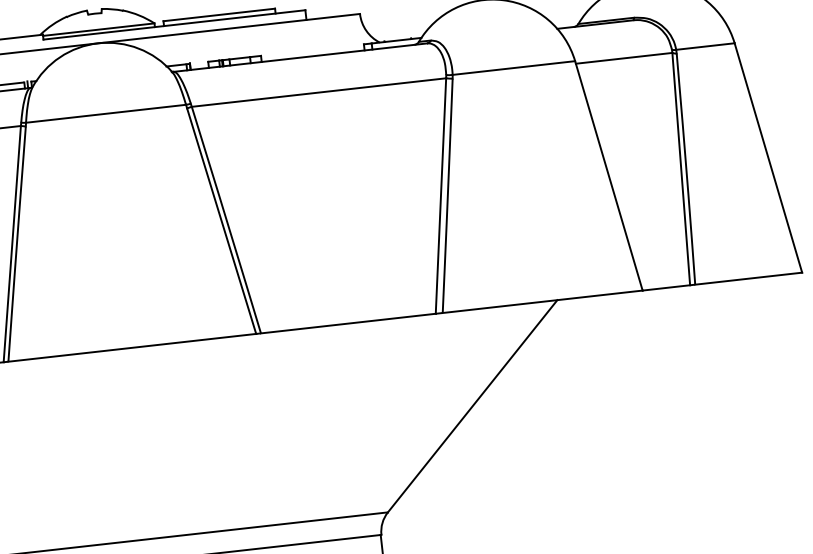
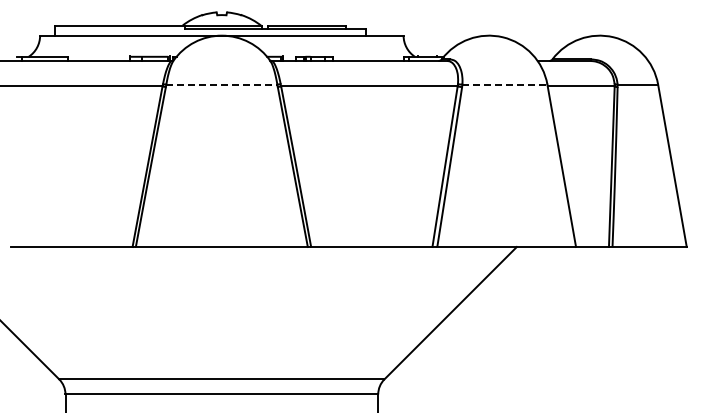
line: (514, 67) -> (505, 84), solid -> dashed
line: (105, 113) -> (221, 84), solid -> dashed

